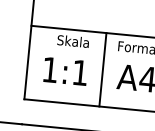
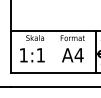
line: (103, 70) -> (53, 52), removed

